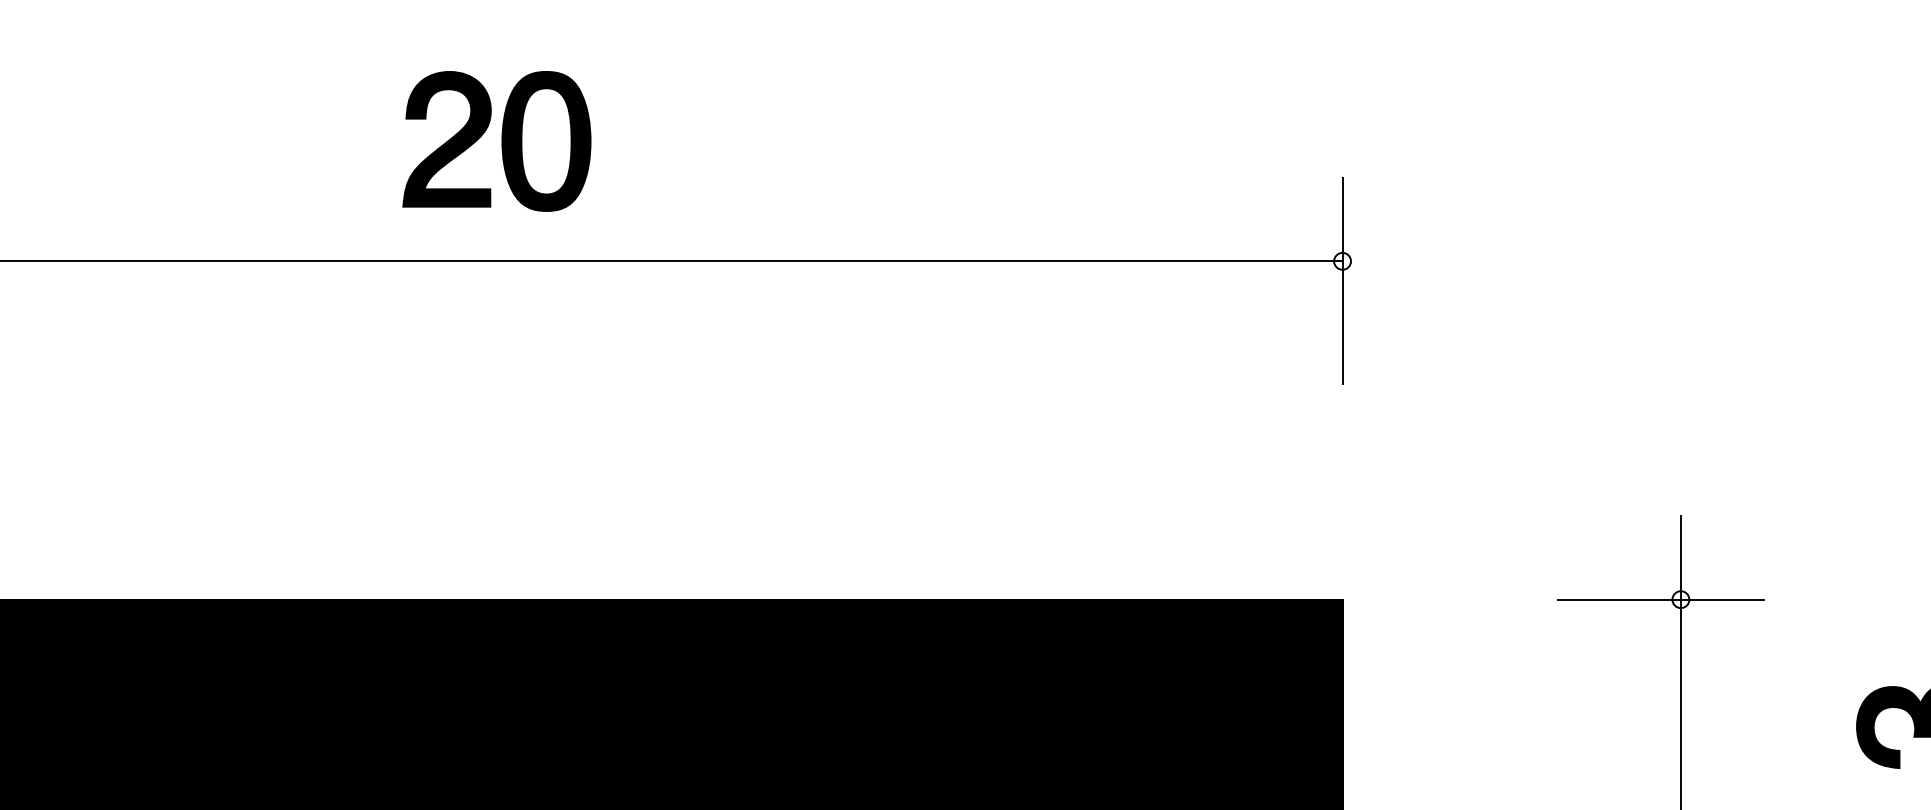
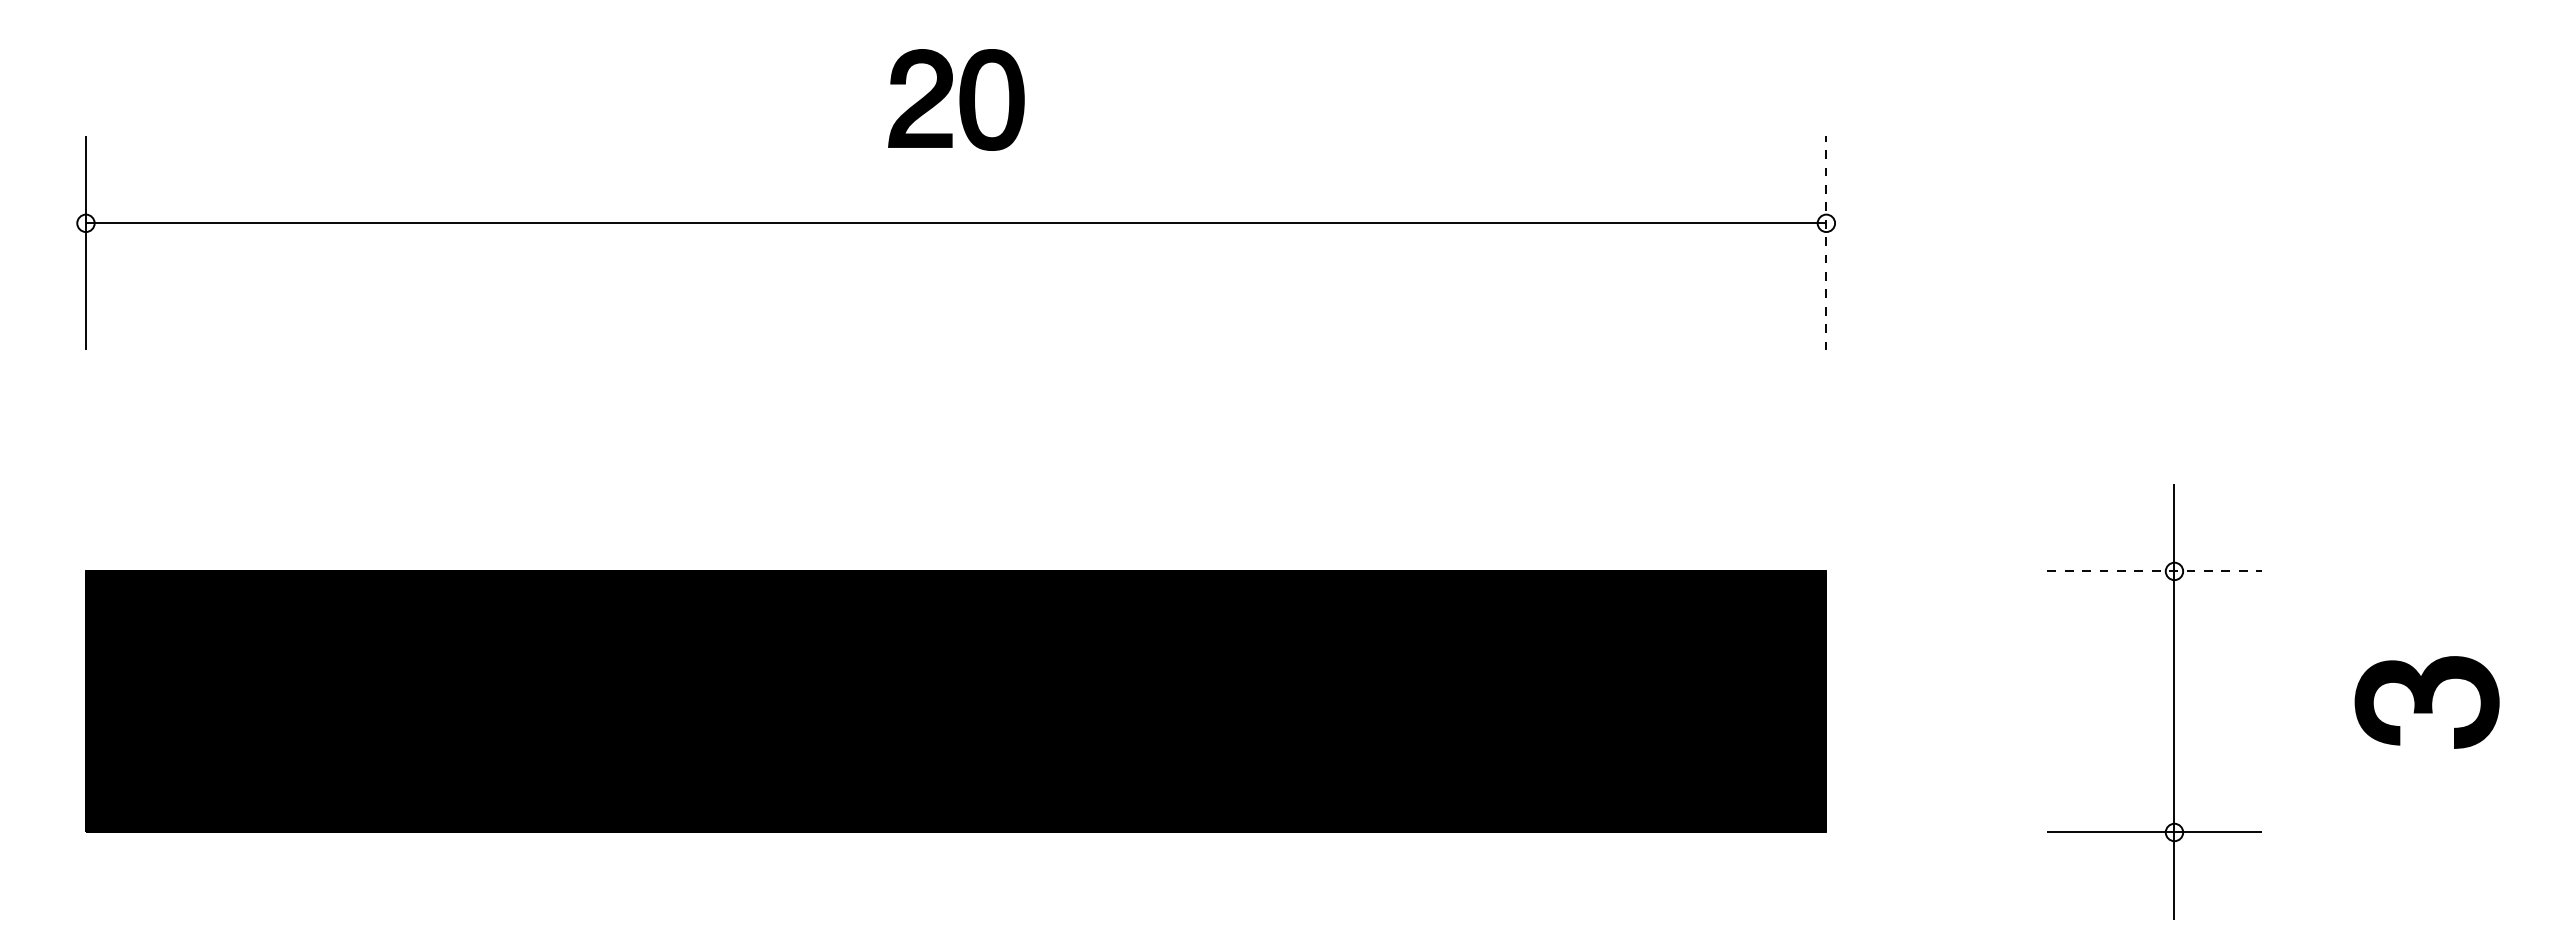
part: (497, 140) -> (956, 99), size x0.7
line: (1342, 279) -> (1826, 242), solid -> dashed
line: (1661, 599) -> (2154, 571), solid -> dashed

